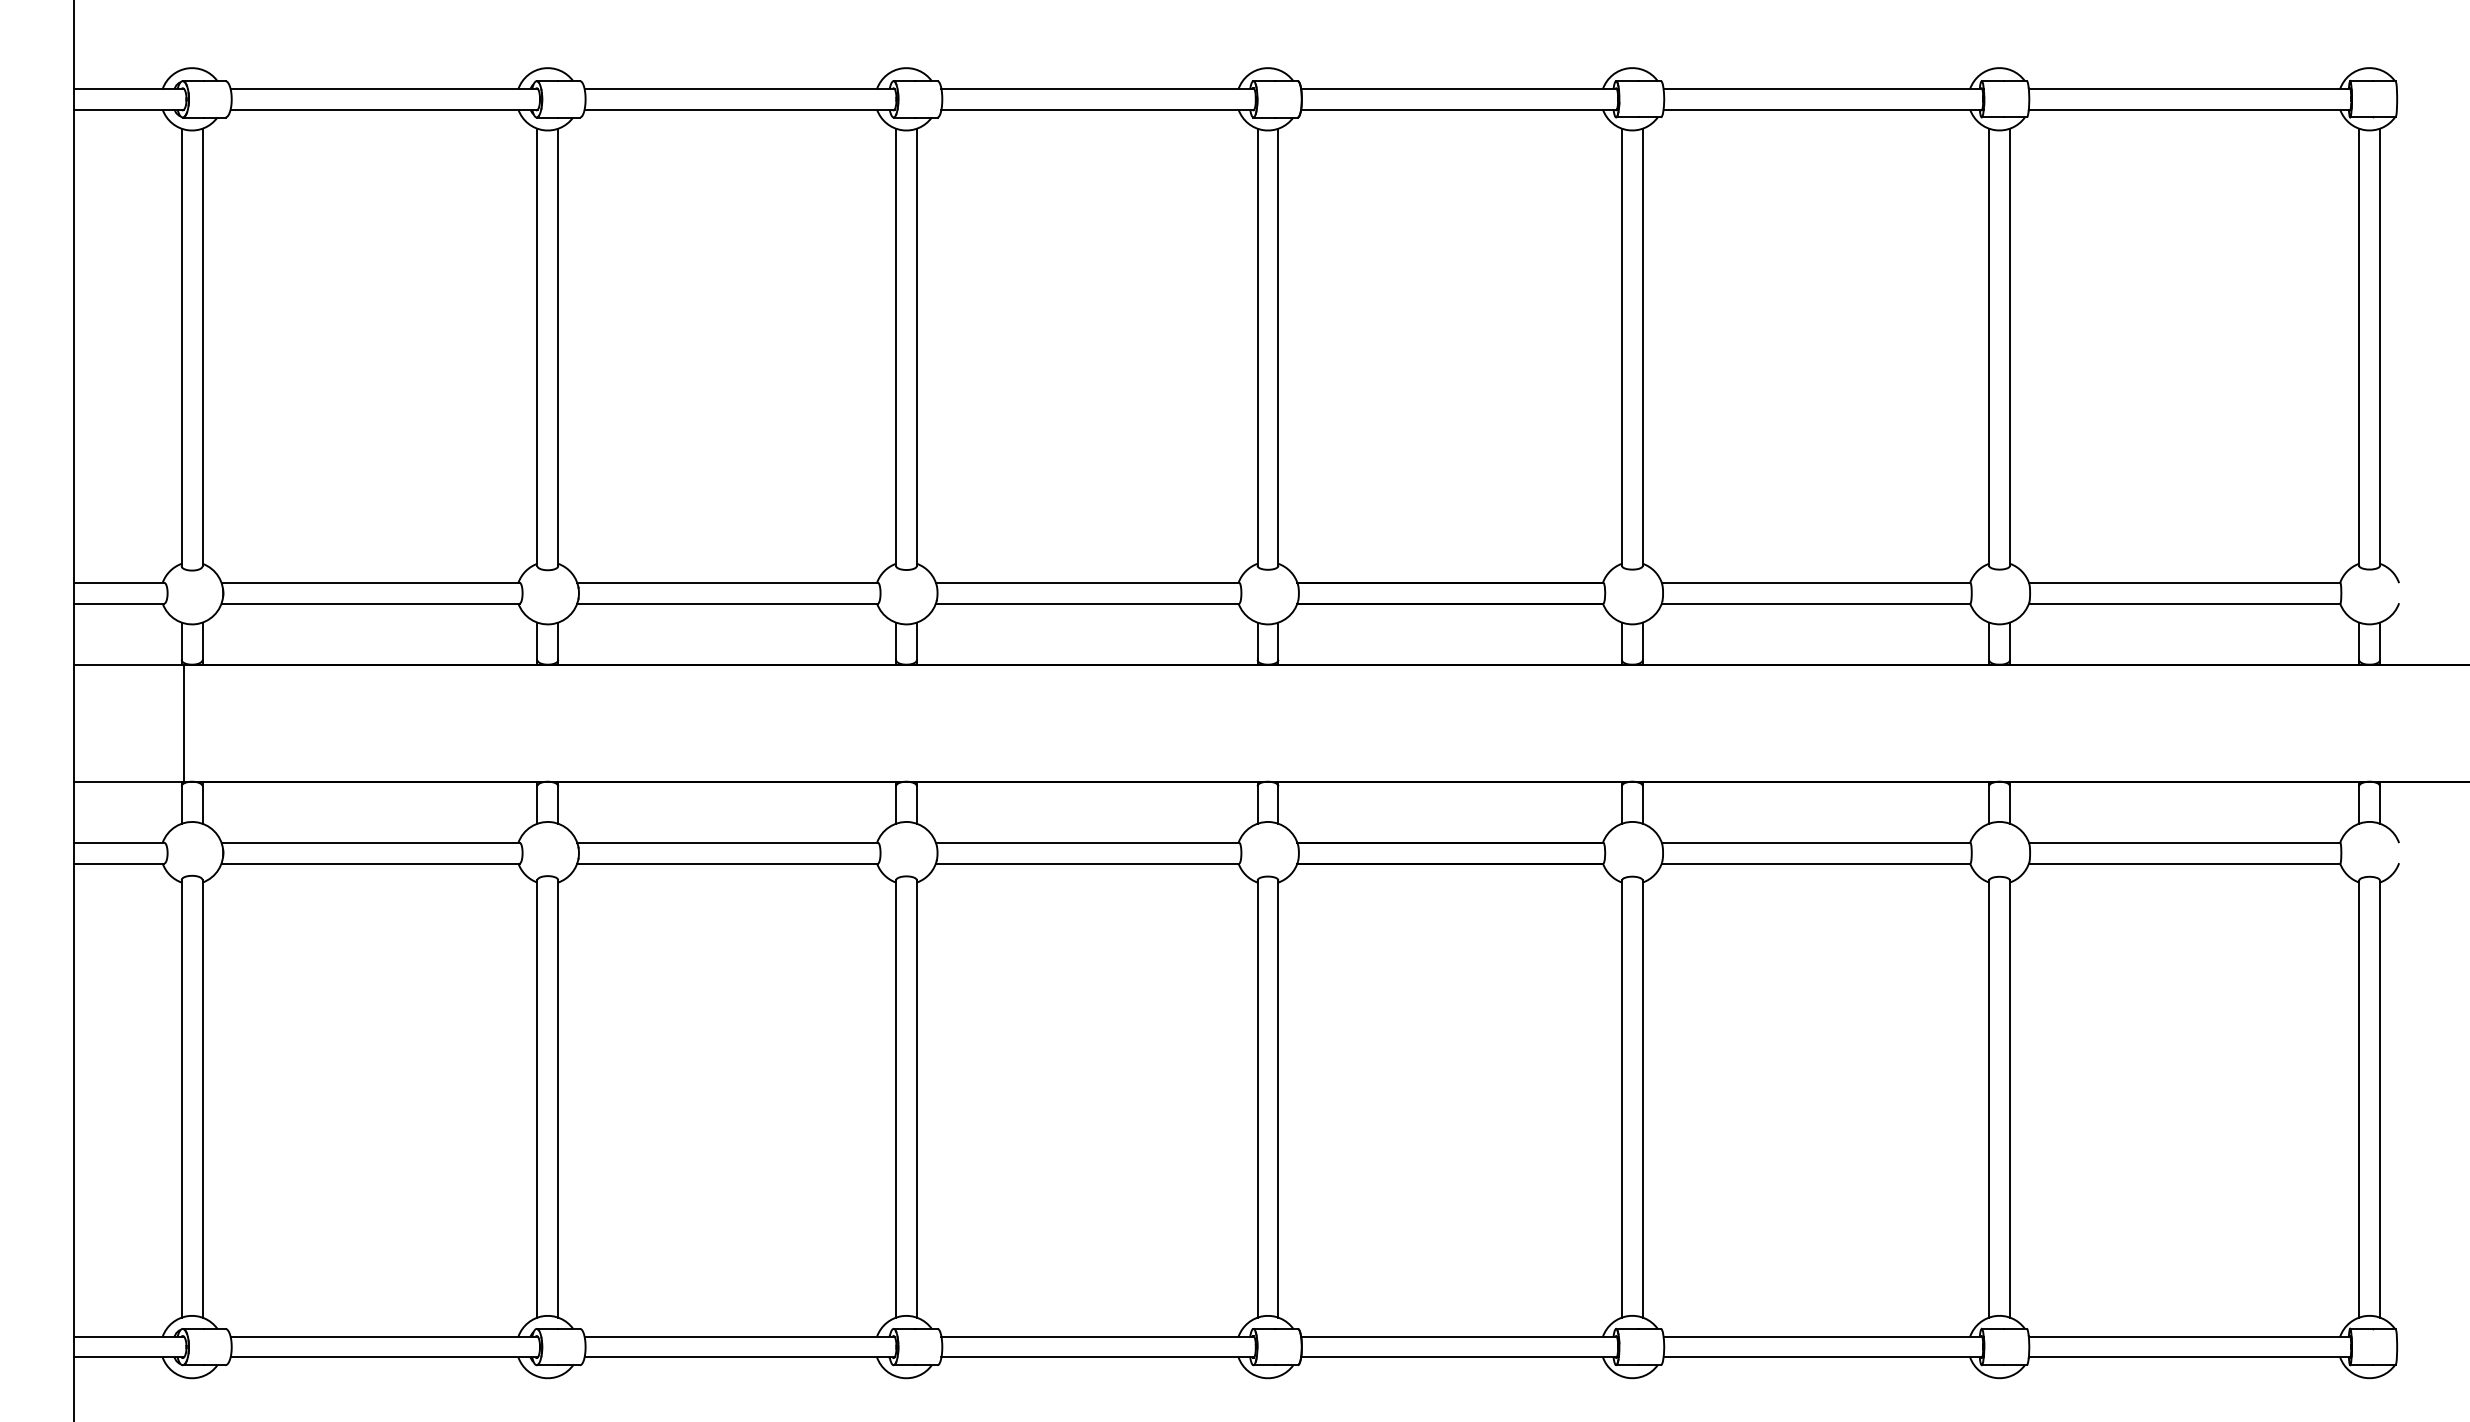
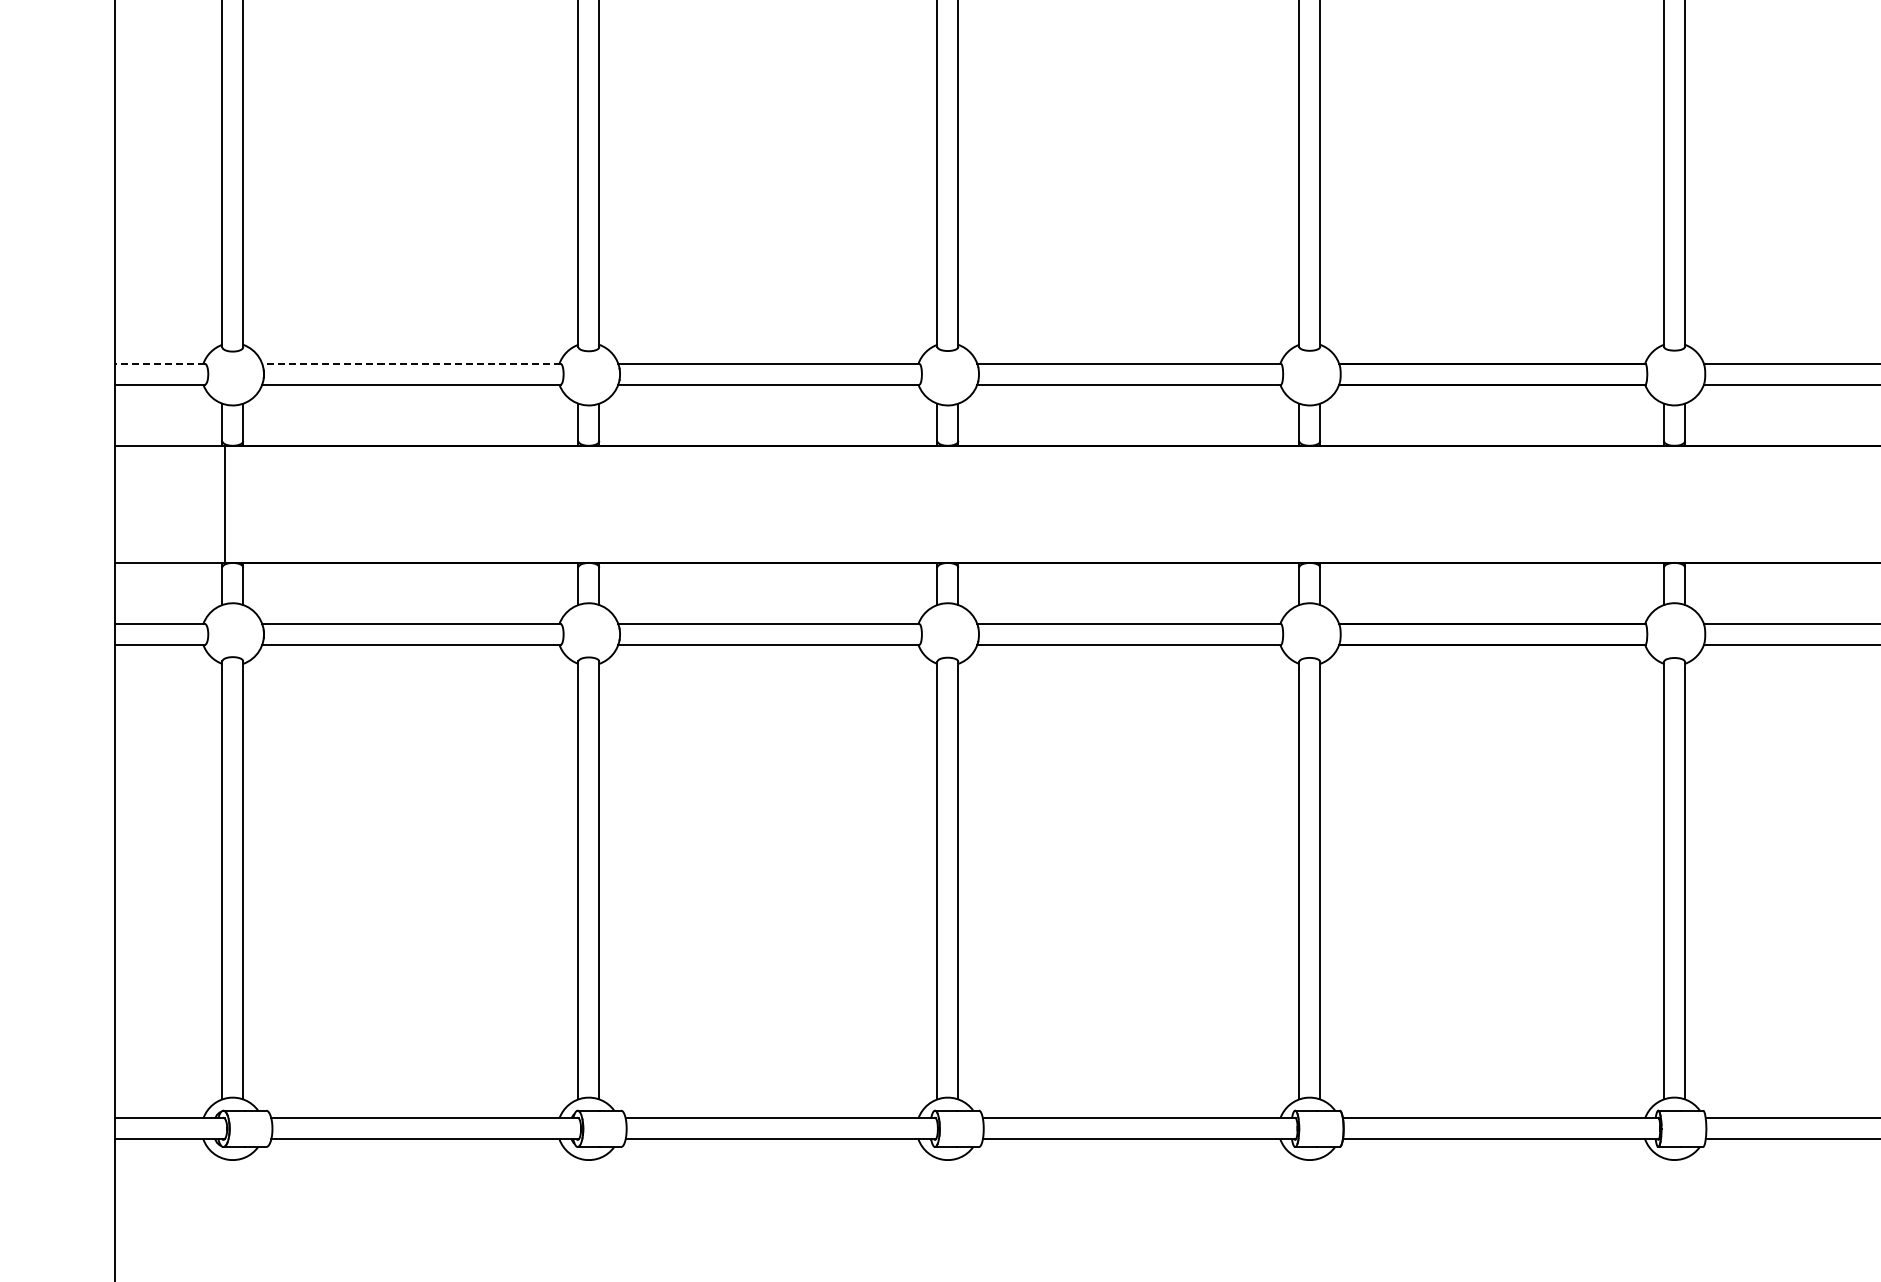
line: (118, 582) -> (159, 363), solid -> dashed
line: (370, 582) -> (411, 363), solid -> dashed

